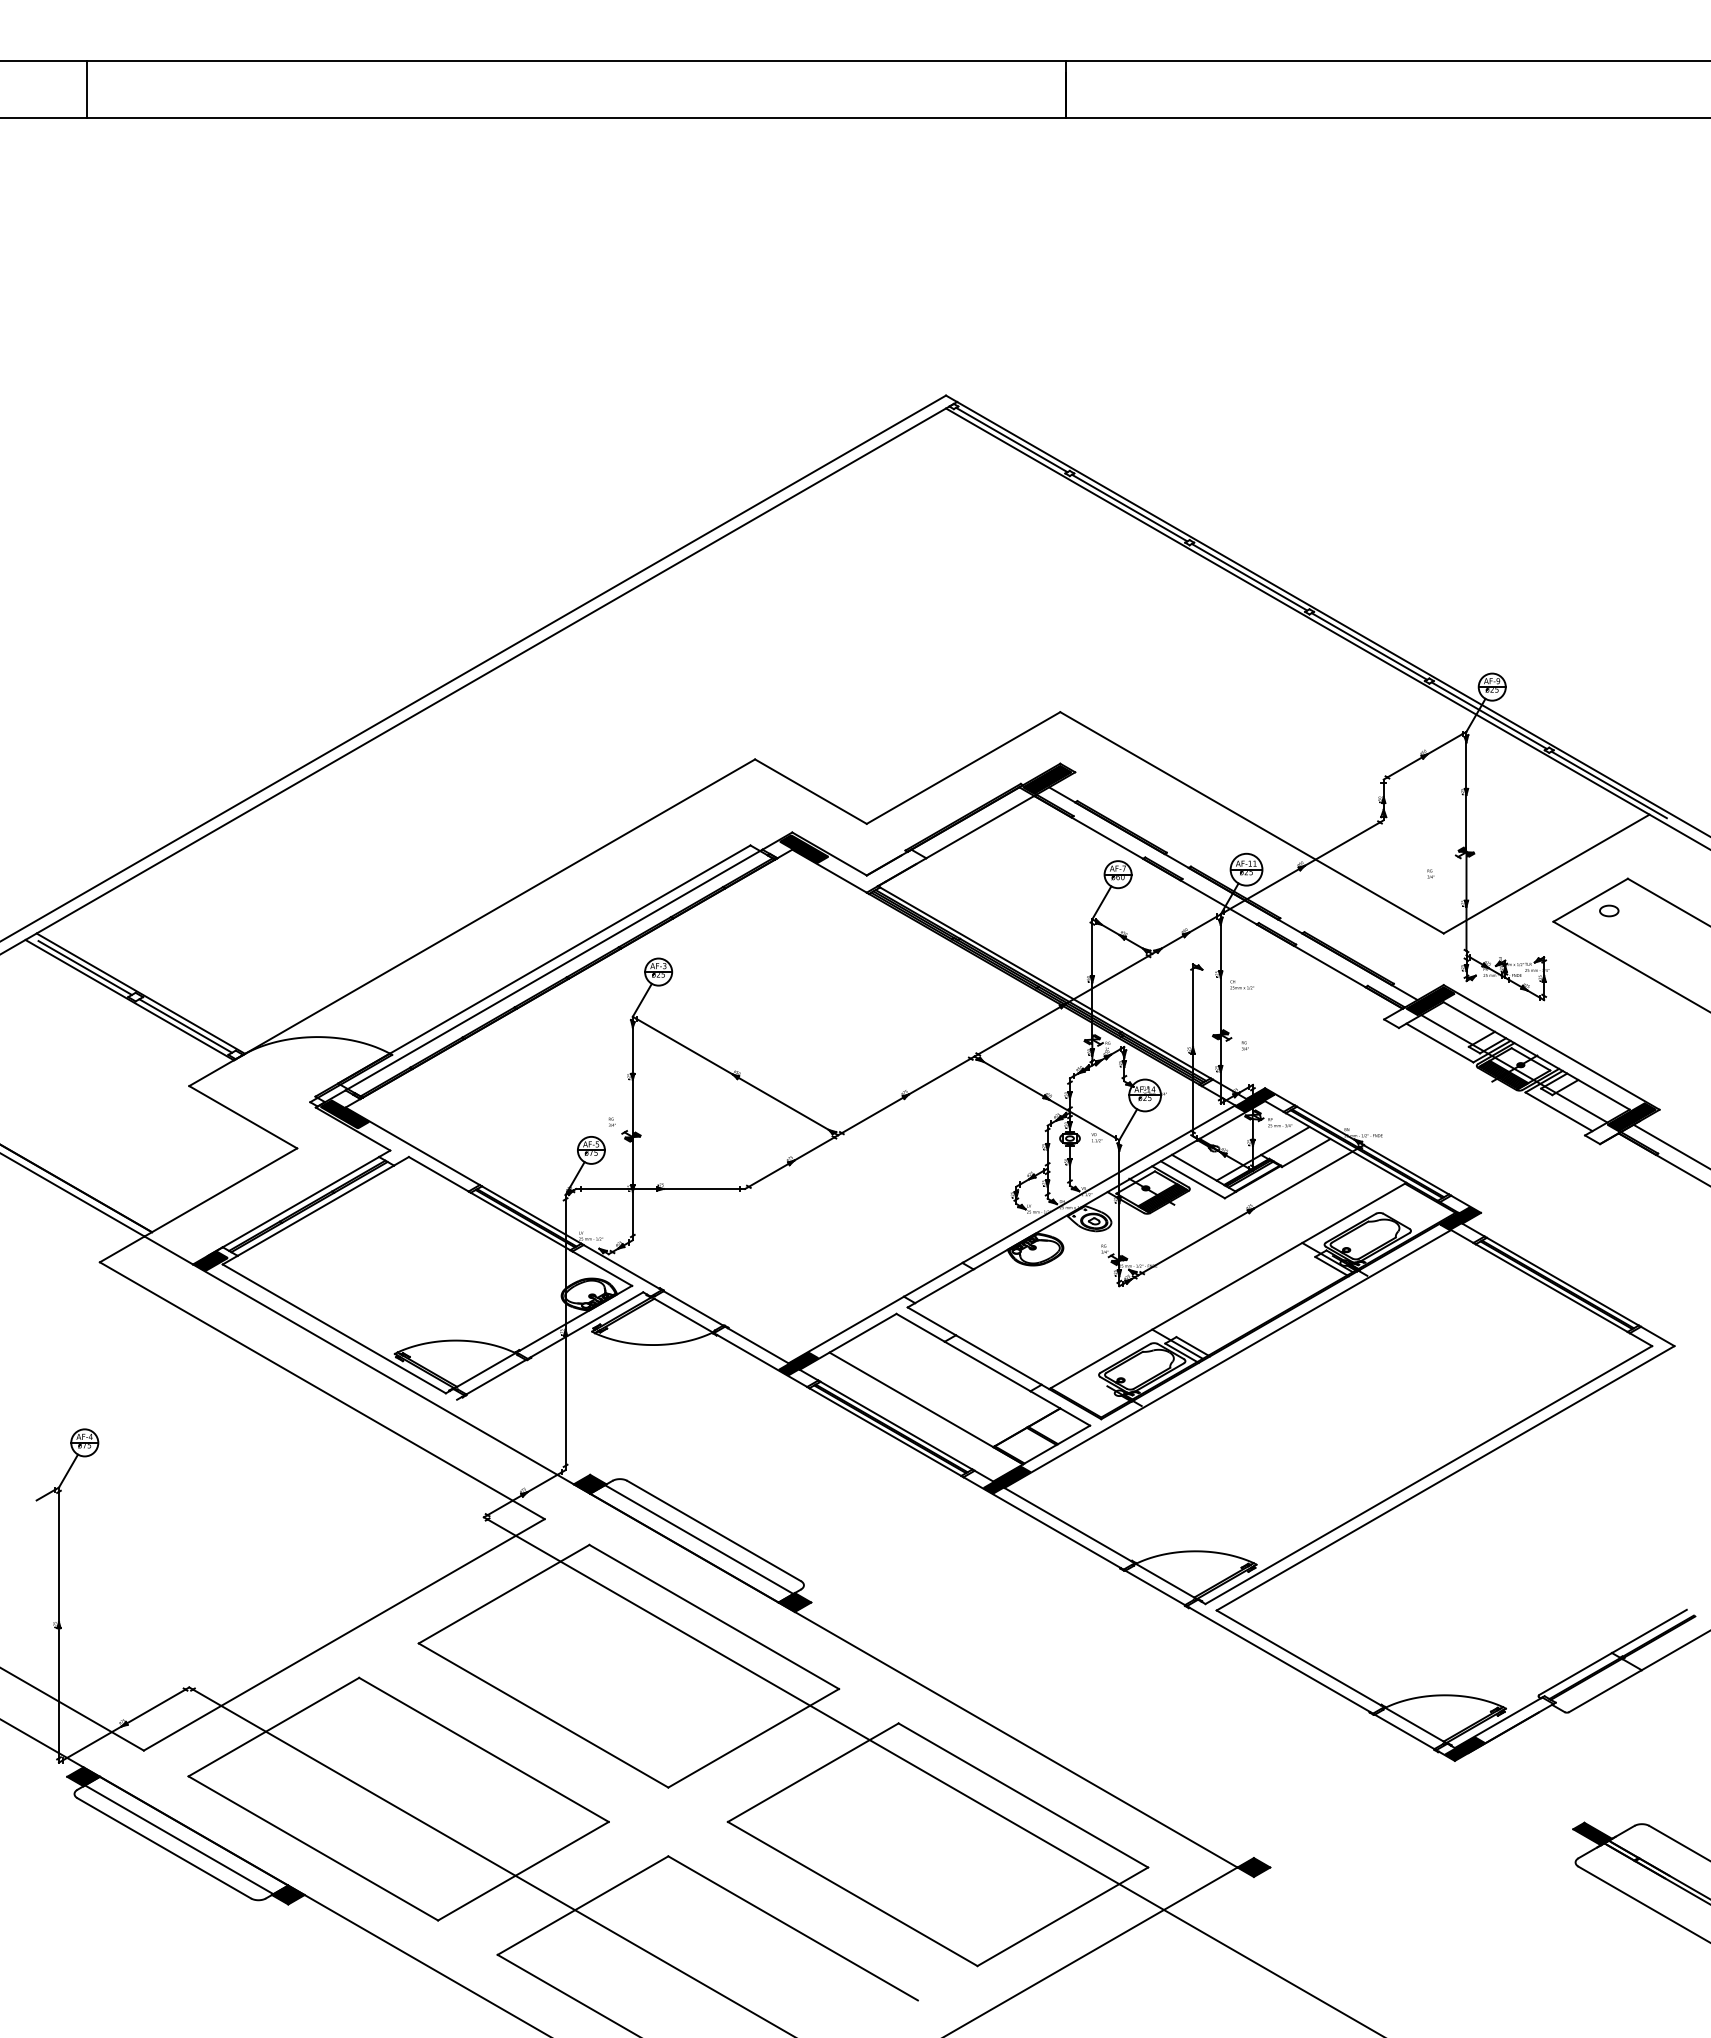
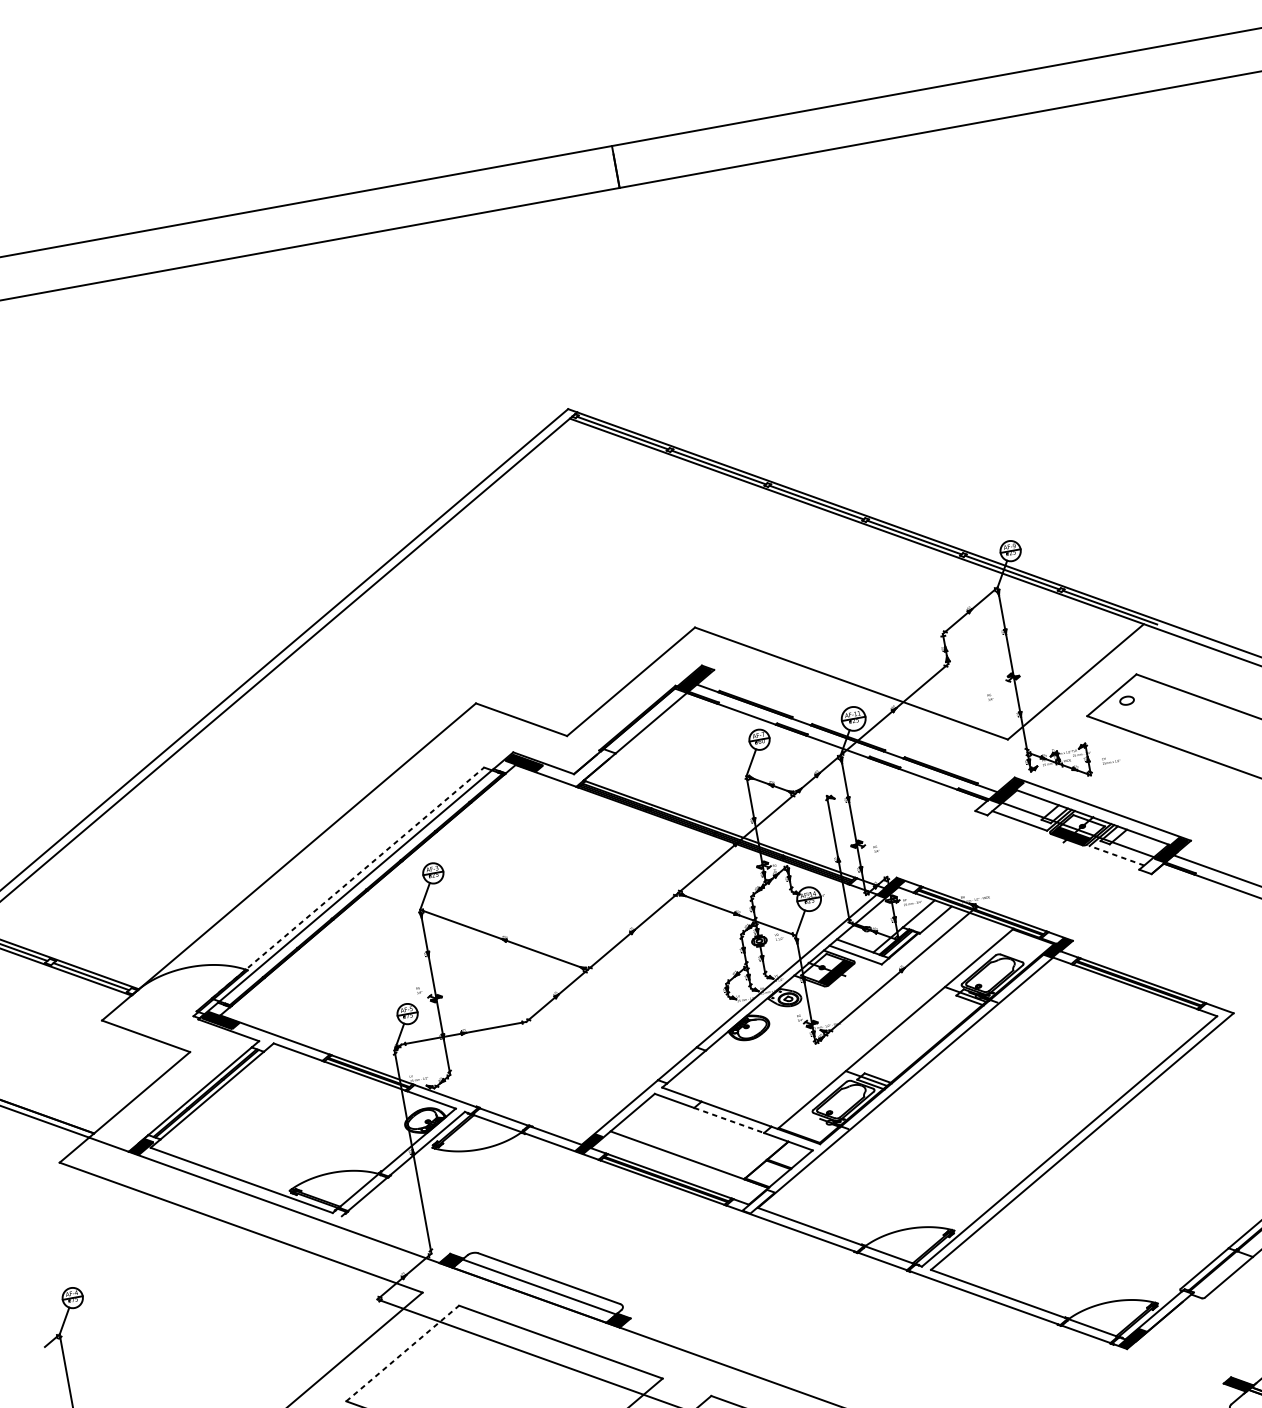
line: (544, 964) -> (348, 883), solid -> dashed
text: (1241, 984) -> (1110, 759), moved
line: (1559, 1111) -> (1117, 855), solid -> dashed
line: (988, 1366) -> (729, 1120), solid -> dashed
fill: (1006, 1479) -> (758, 1201), removed
line: (504, 1594) -> (403, 1353), solid -> dashed

